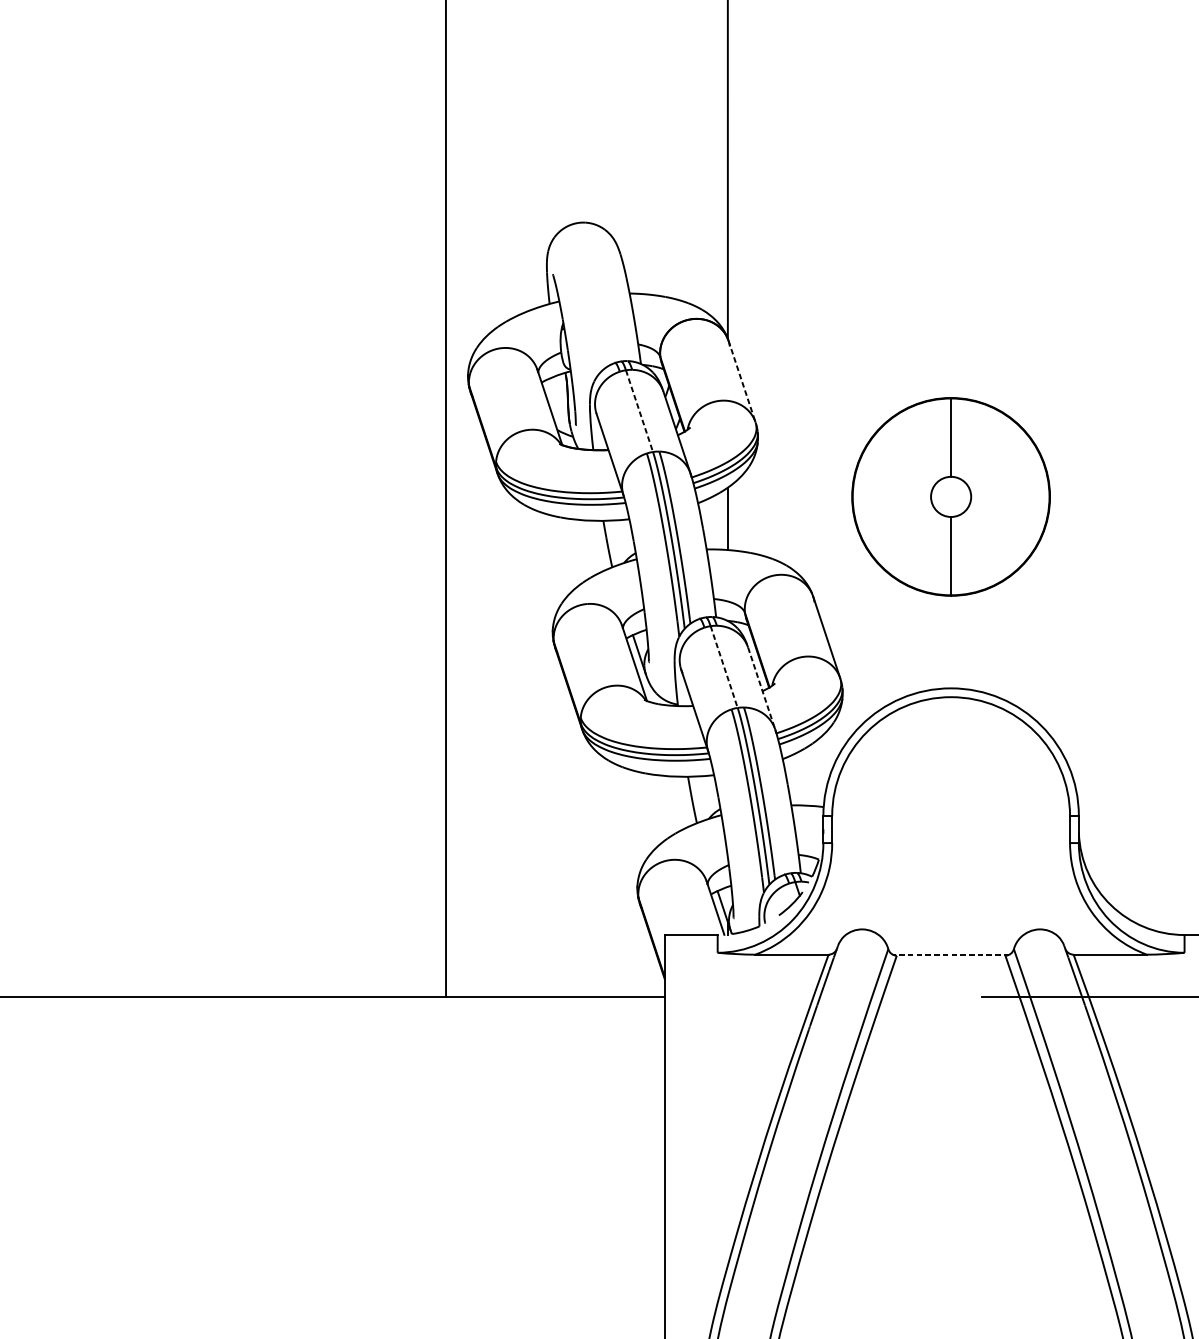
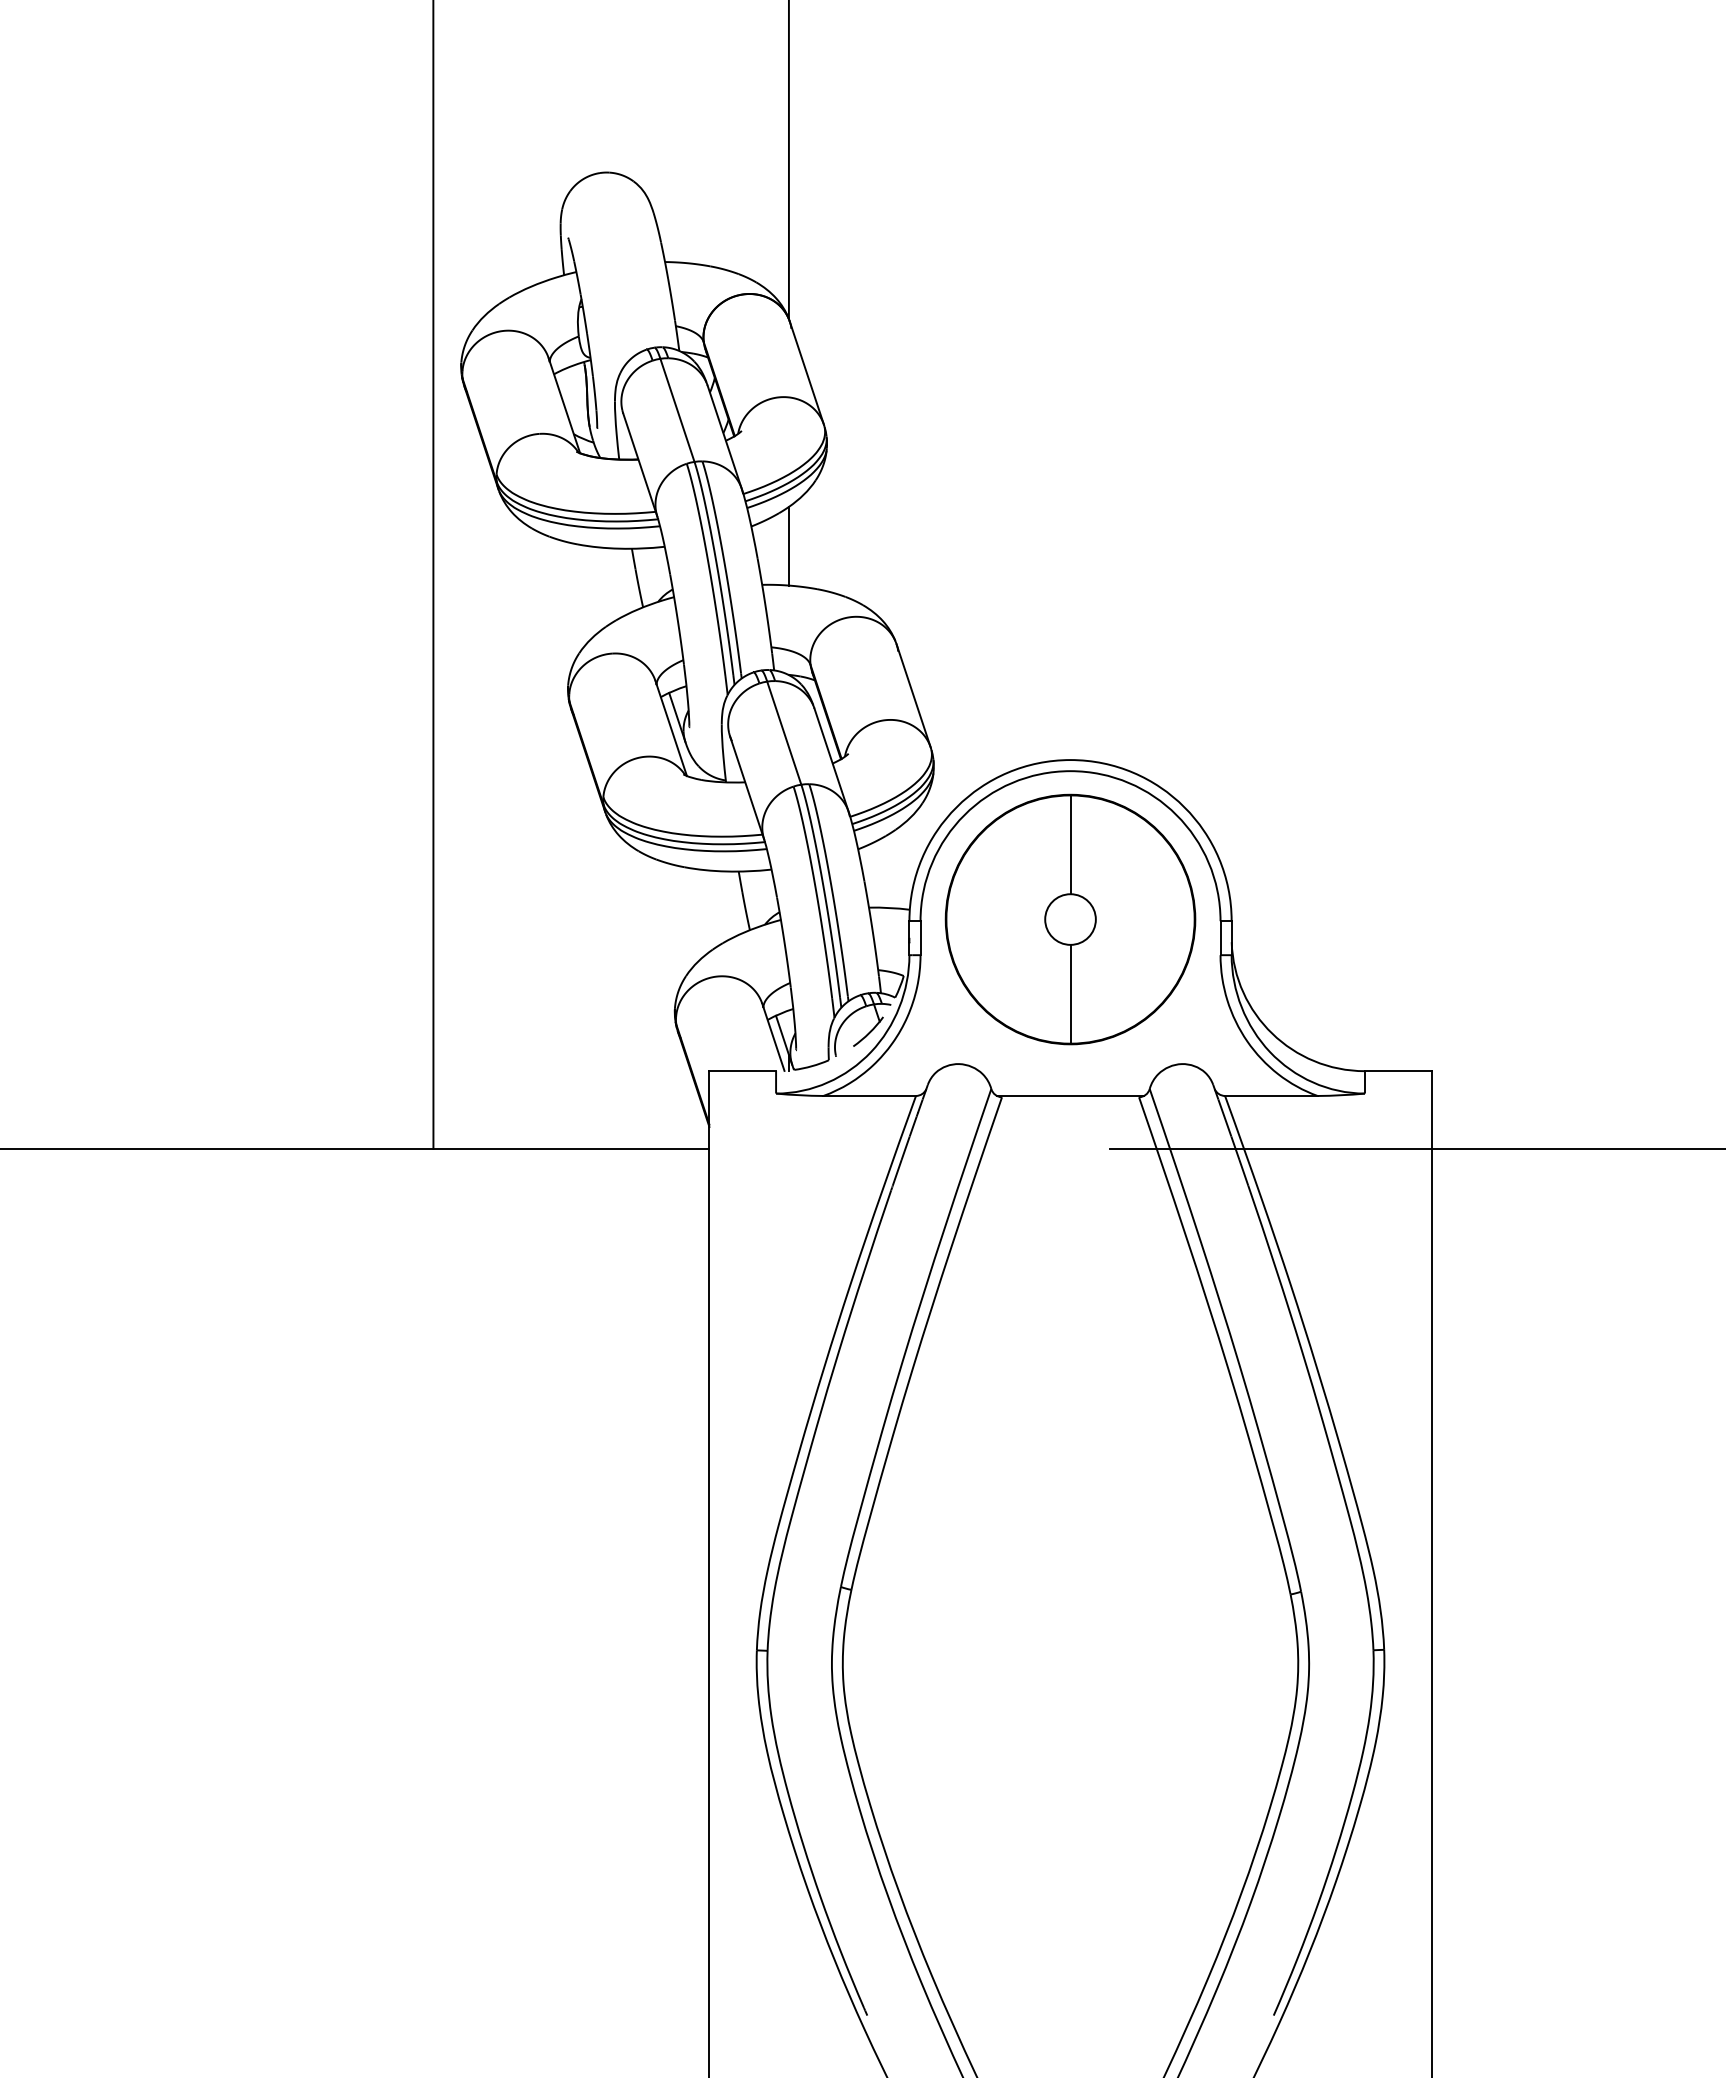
line: (742, 381) -> (807, 373), dashed -> solid
line: (639, 411) -> (677, 410), dashed -> solid
part: (951, 496) -> (1070, 919), moved
line: (724, 667) -> (784, 733), dashed -> solid
line: (761, 688) -> (831, 760), dashed -> solid
line: (951, 954) -> (1070, 1095), dashed -> solid

